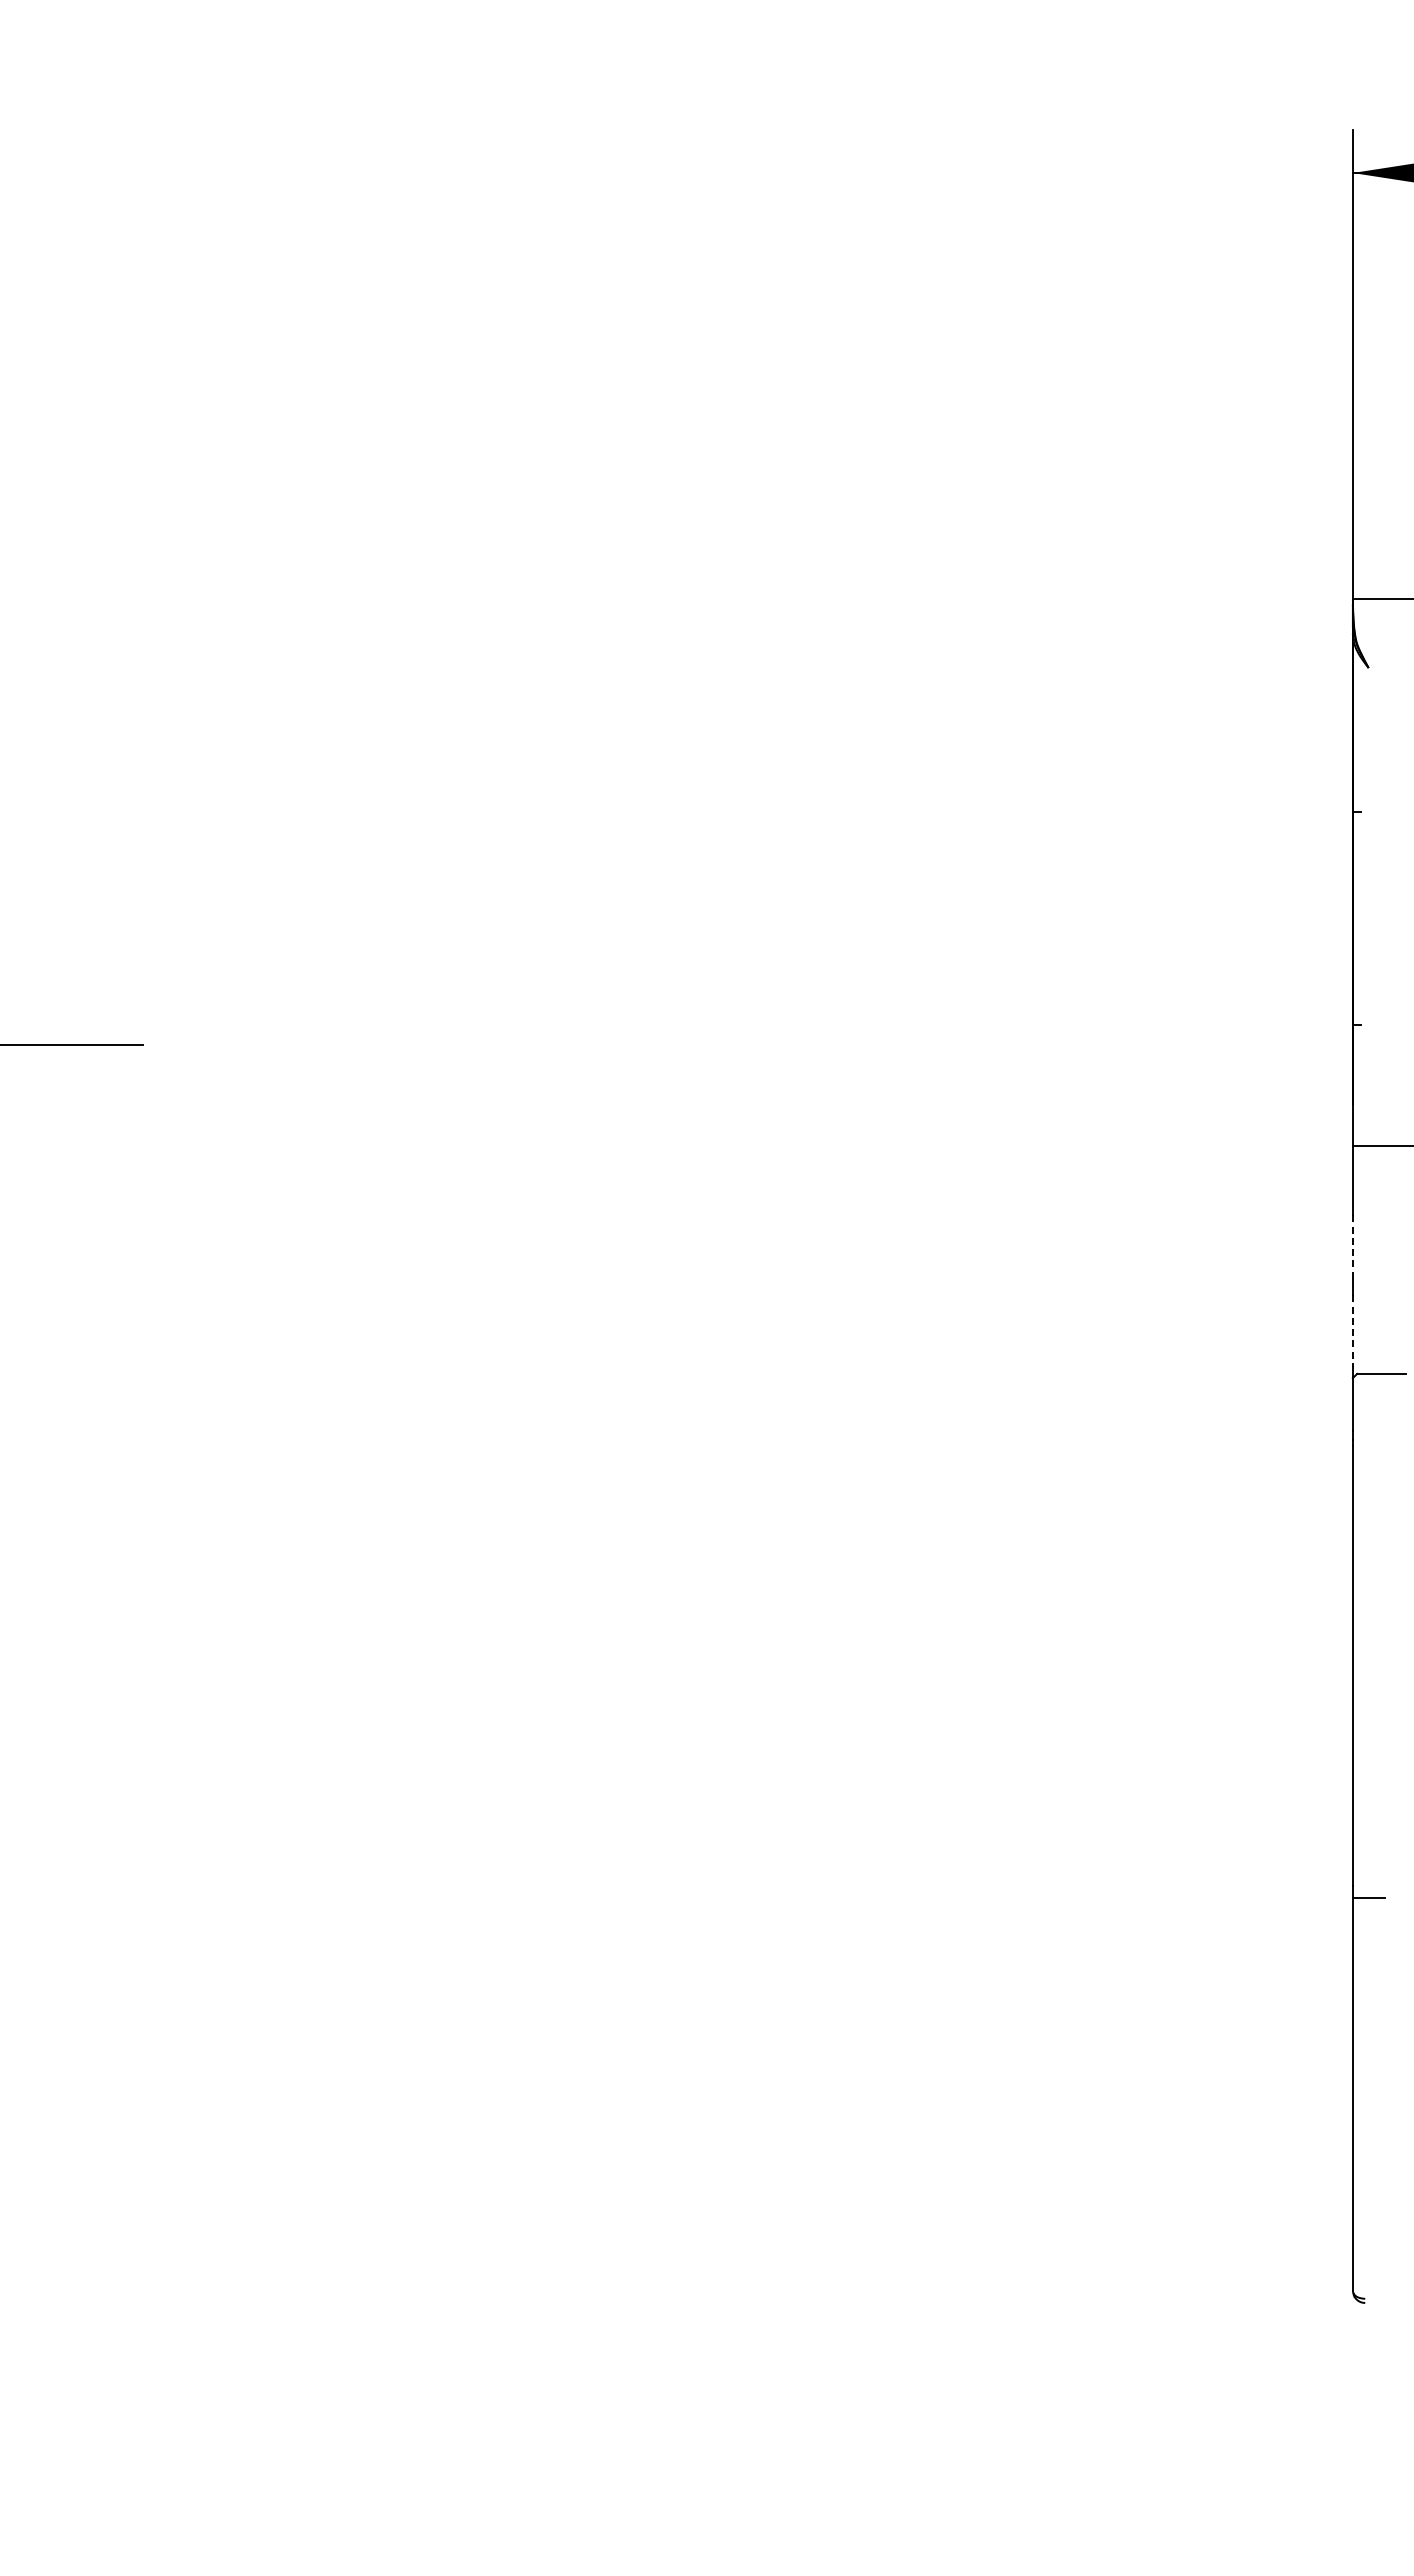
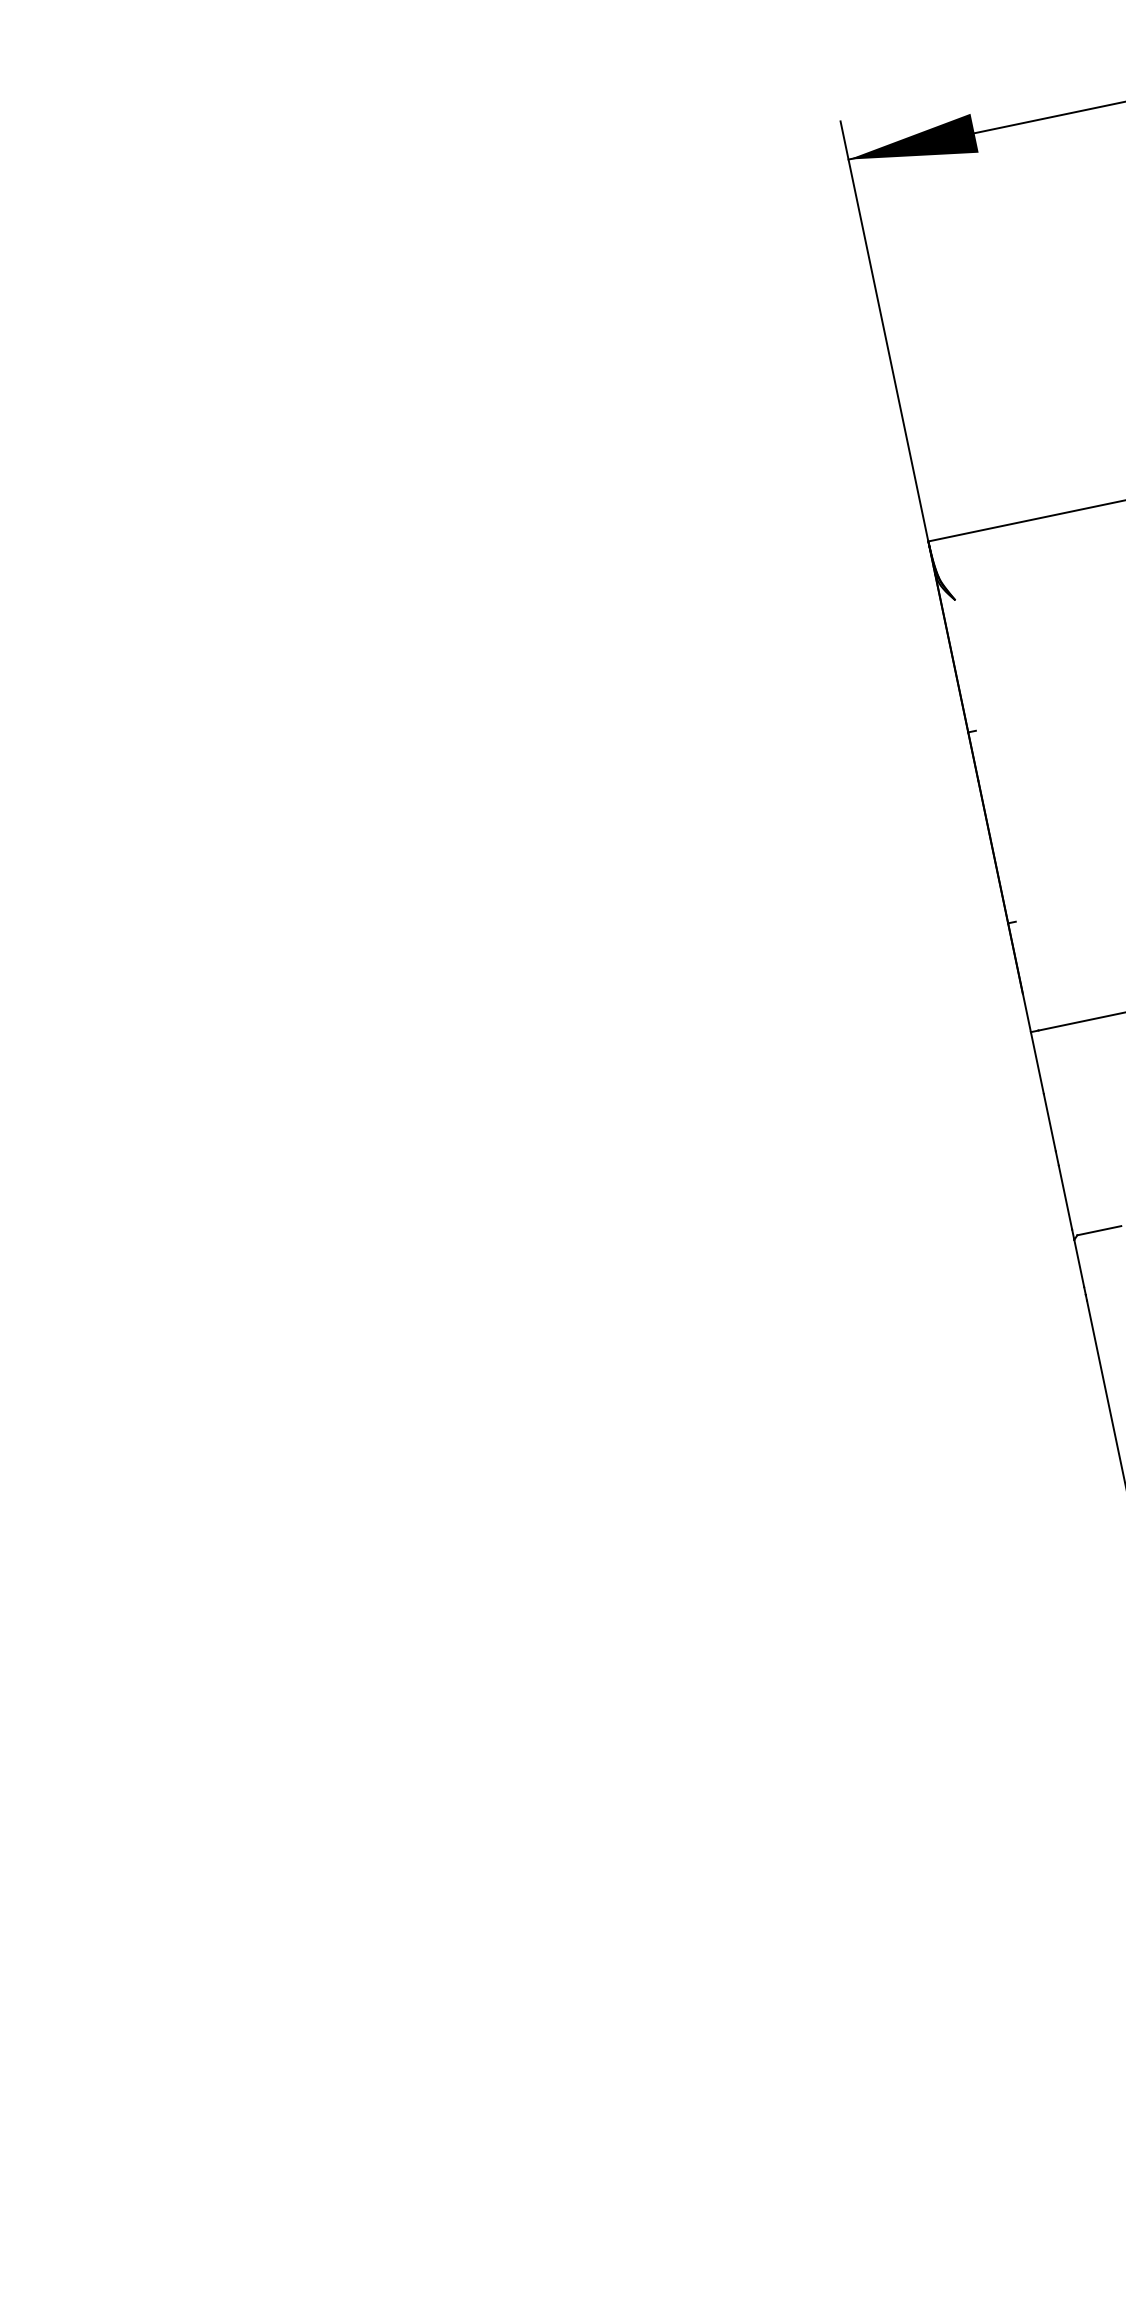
line: (1352, 1247) -> (1049, 1122), dashed -> solid
line: (1352, 1331) -> (1065, 1198), dashed -> solid

